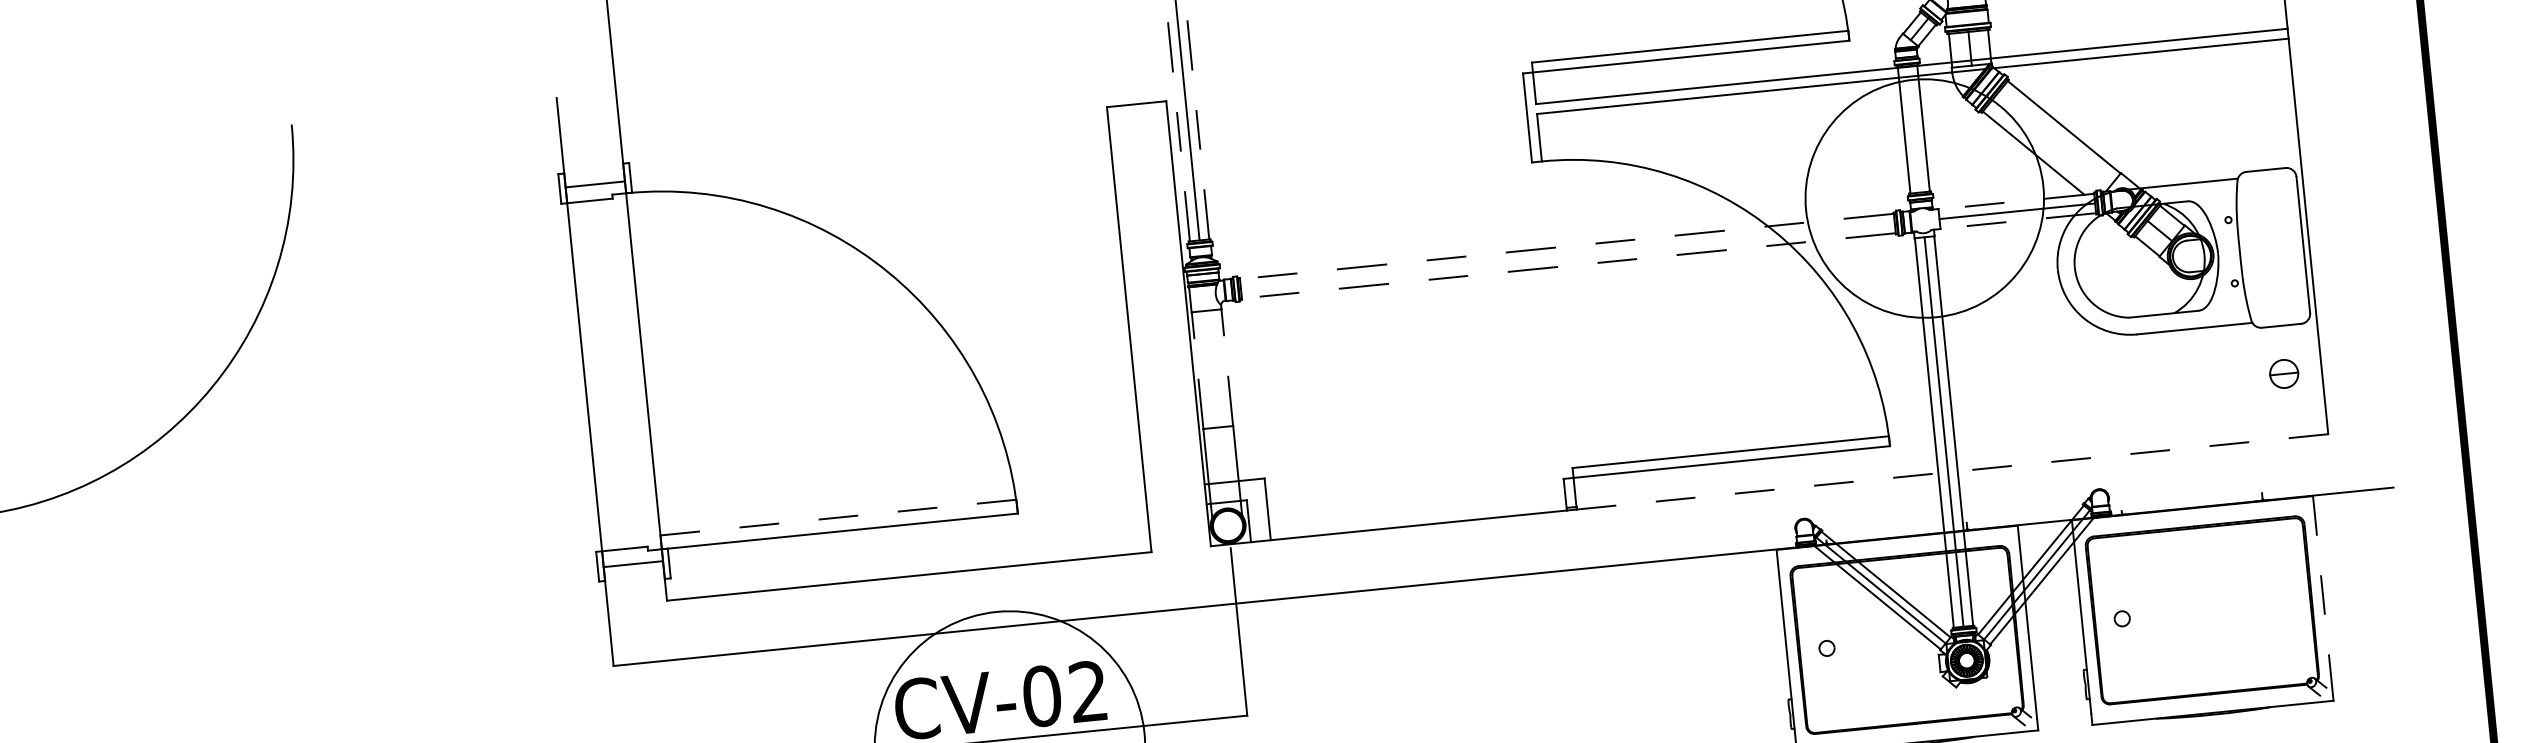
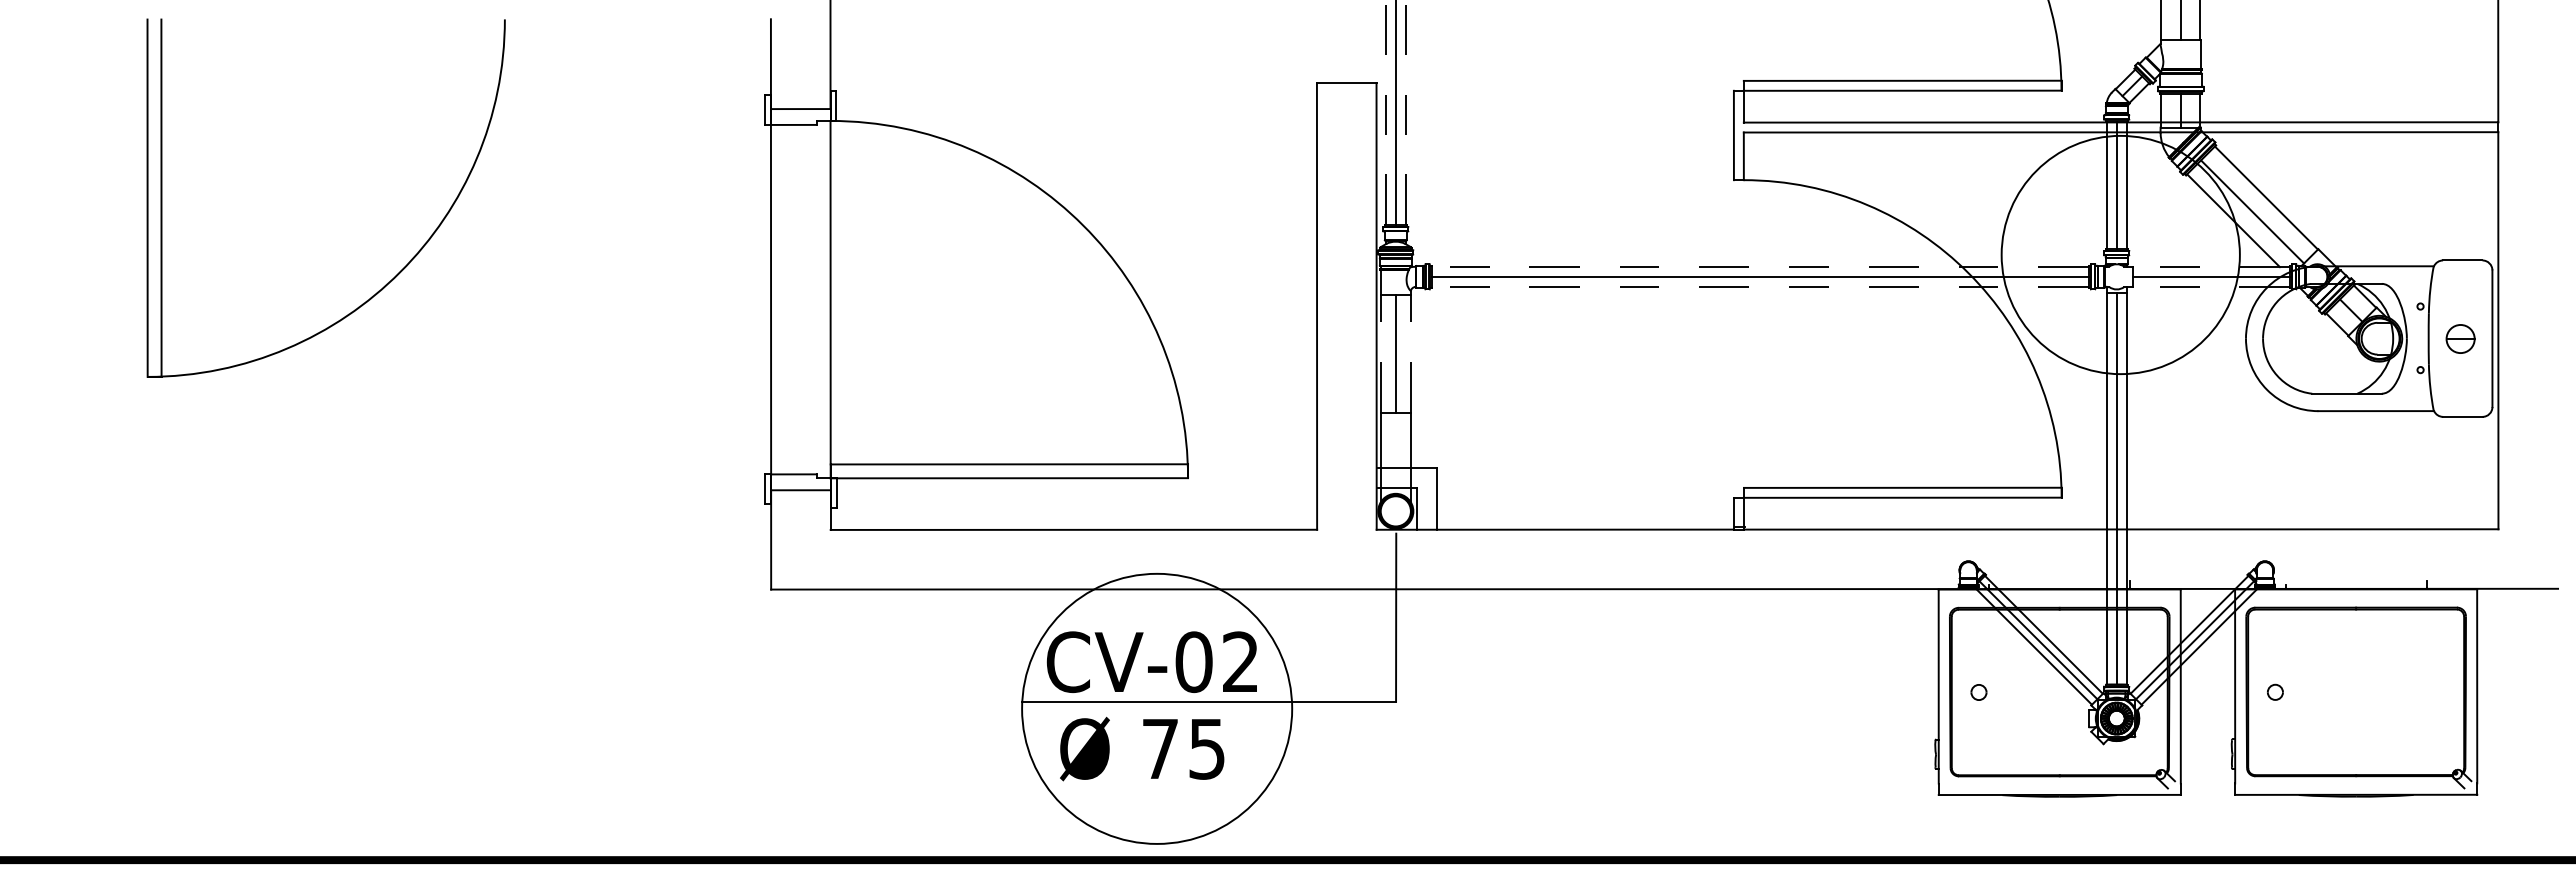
line: (1913, 129) -> (2116, 185), added
line: (2051, 142) -> (2252, 211), added
line: (1568, 255) -> (1760, 276), added
line: (1212, 368) -> (1395, 353), added
part: (2284, 373) -> (2460, 338), moved
line: (1951, 472) -> (2120, 529), dashed -> solid
line: (838, 517) -> (1009, 464), dashed -> solid
line: (2323, 592) -> (2477, 686), dashed -> solid

